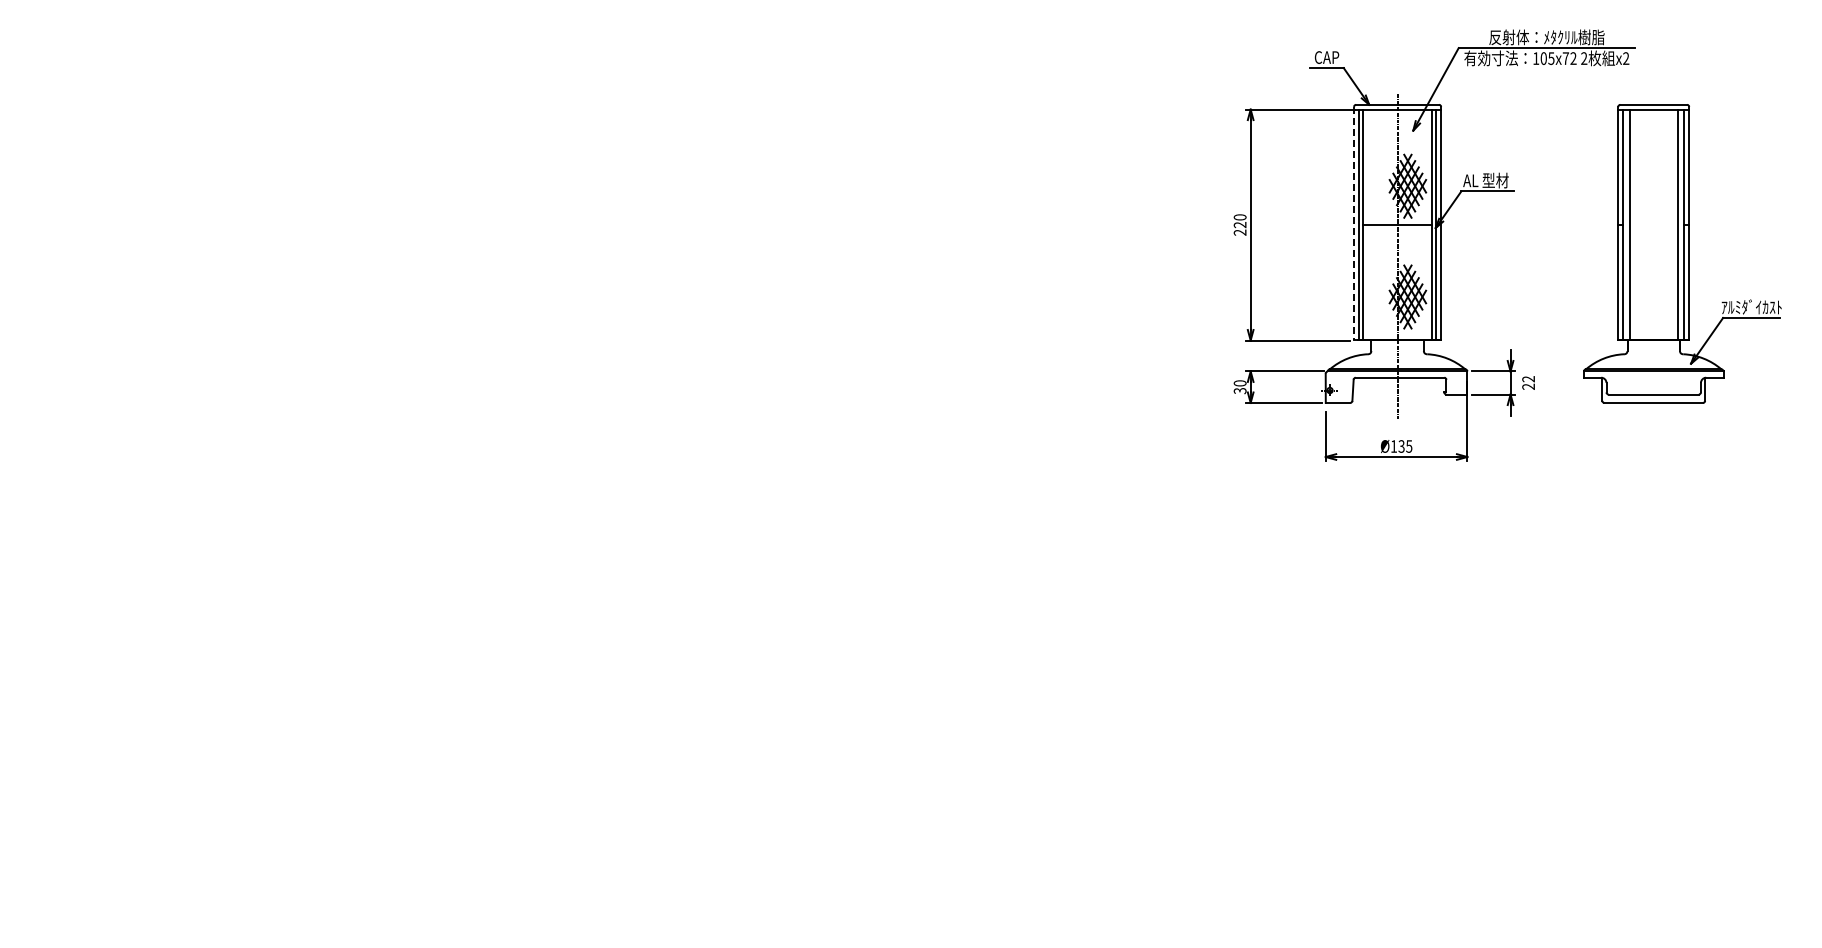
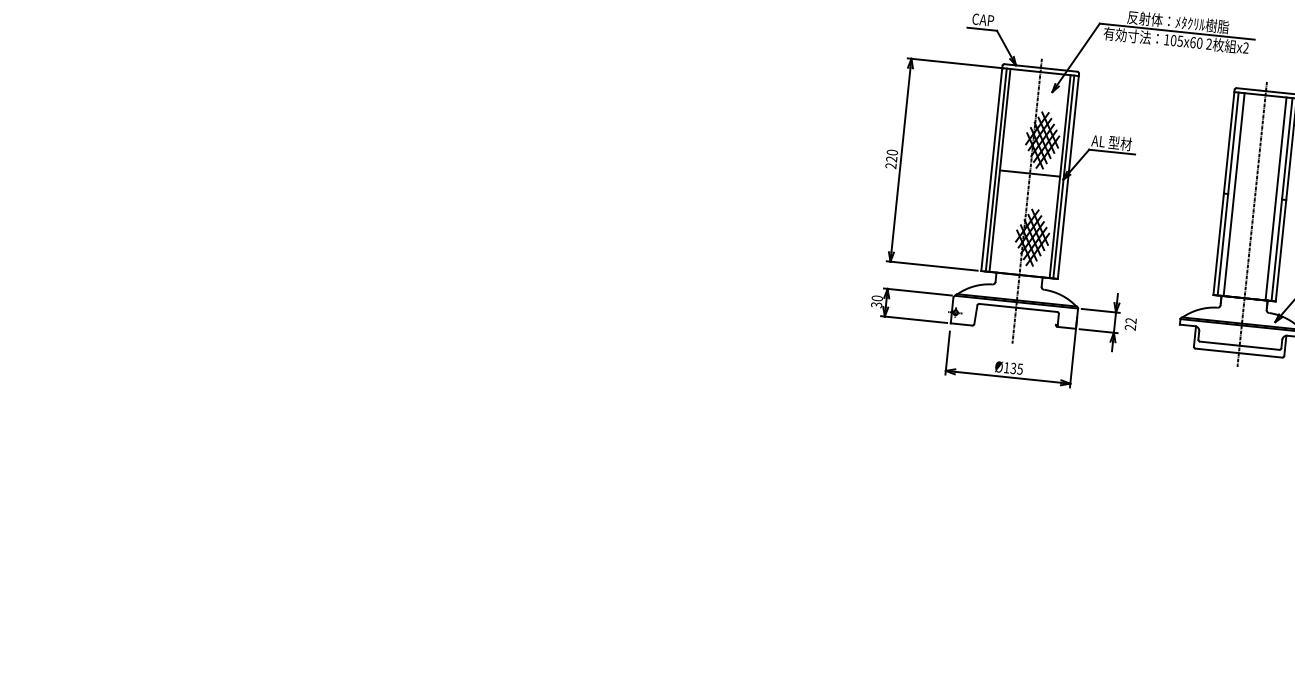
text: (1569, 58) -> (1196, 42), 105x72 -> 105x60
line: (1354, 223) -> (992, 168), dashed -> solid
line: (1653, 256) -> (1252, 224), added

